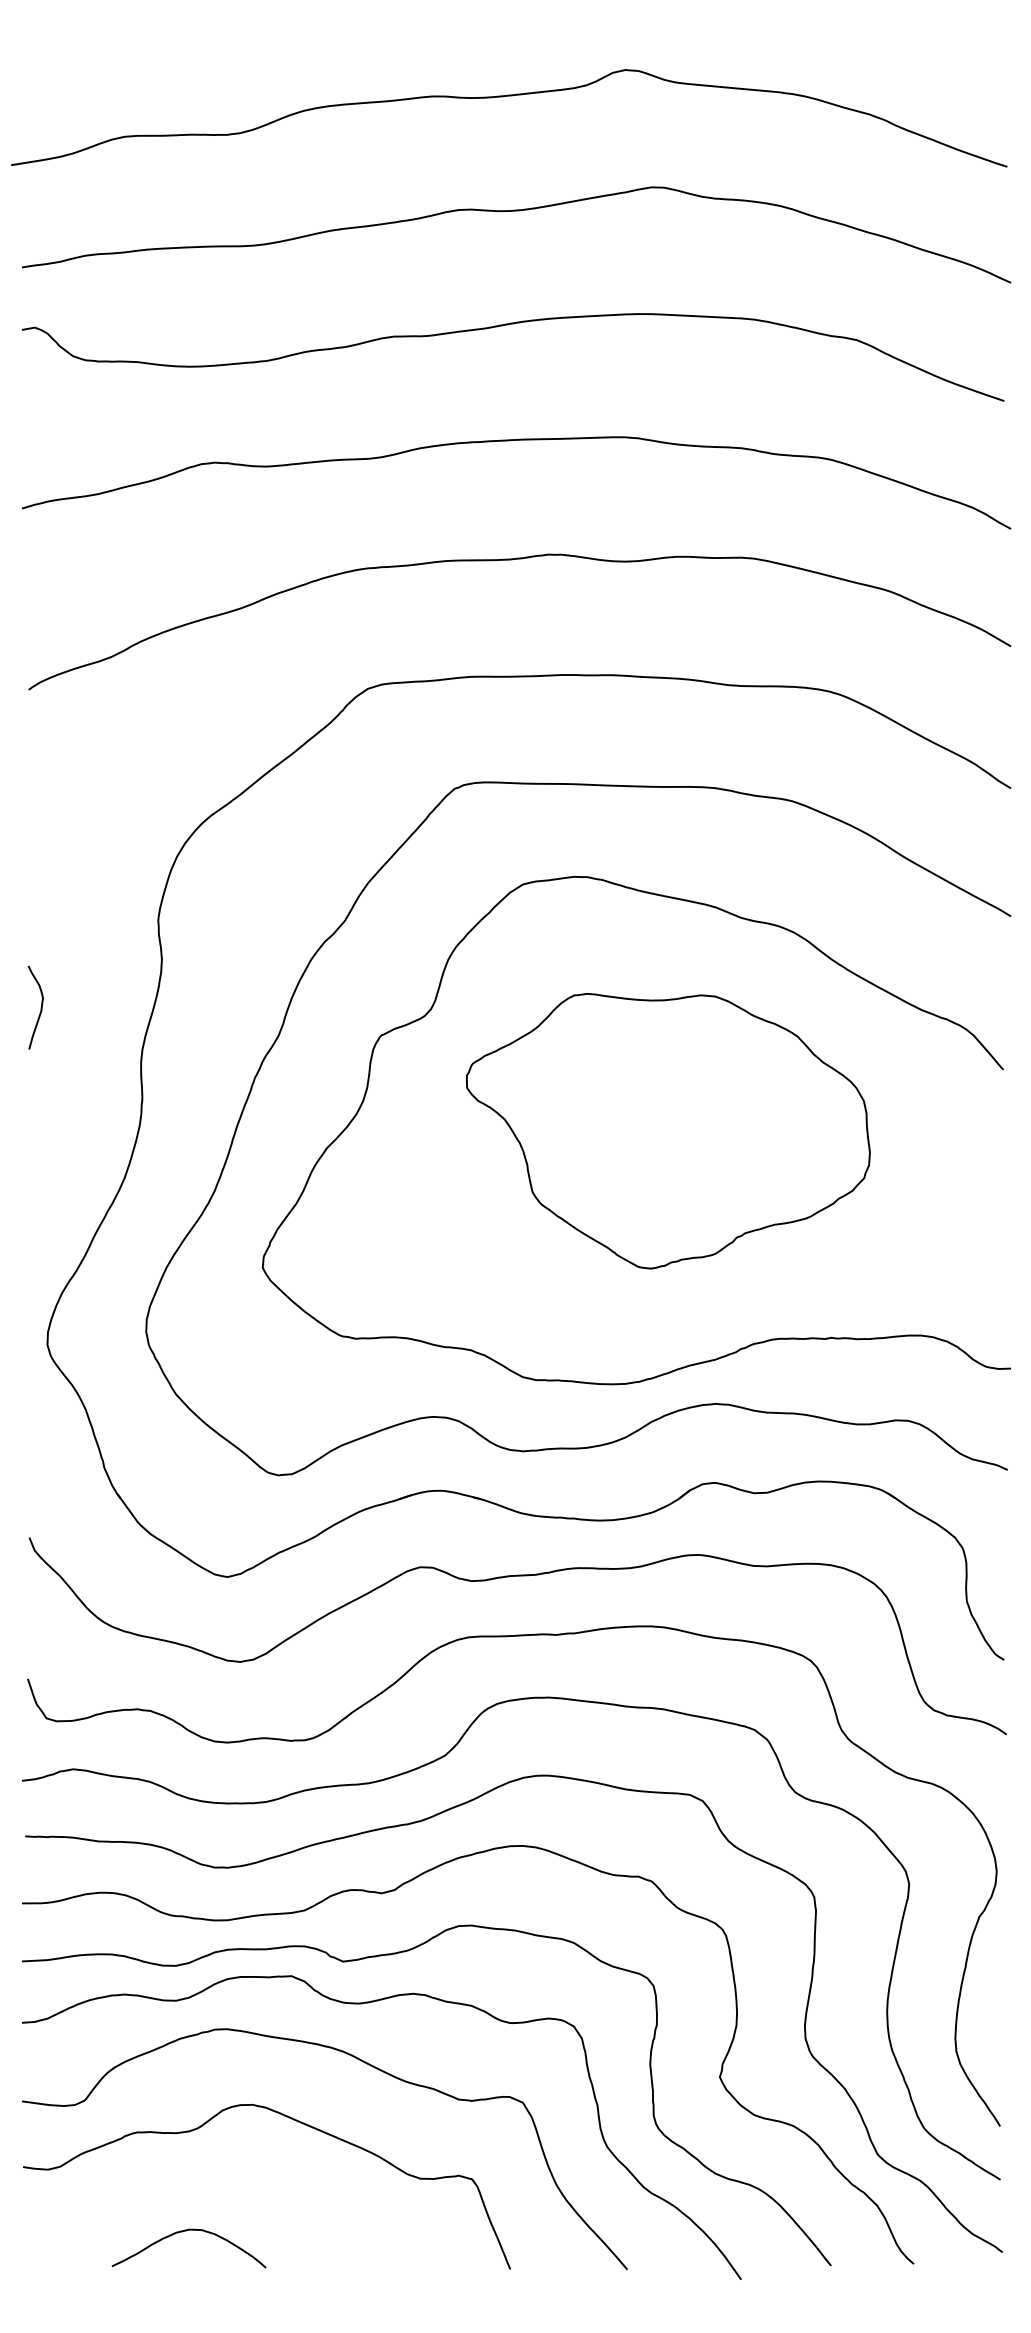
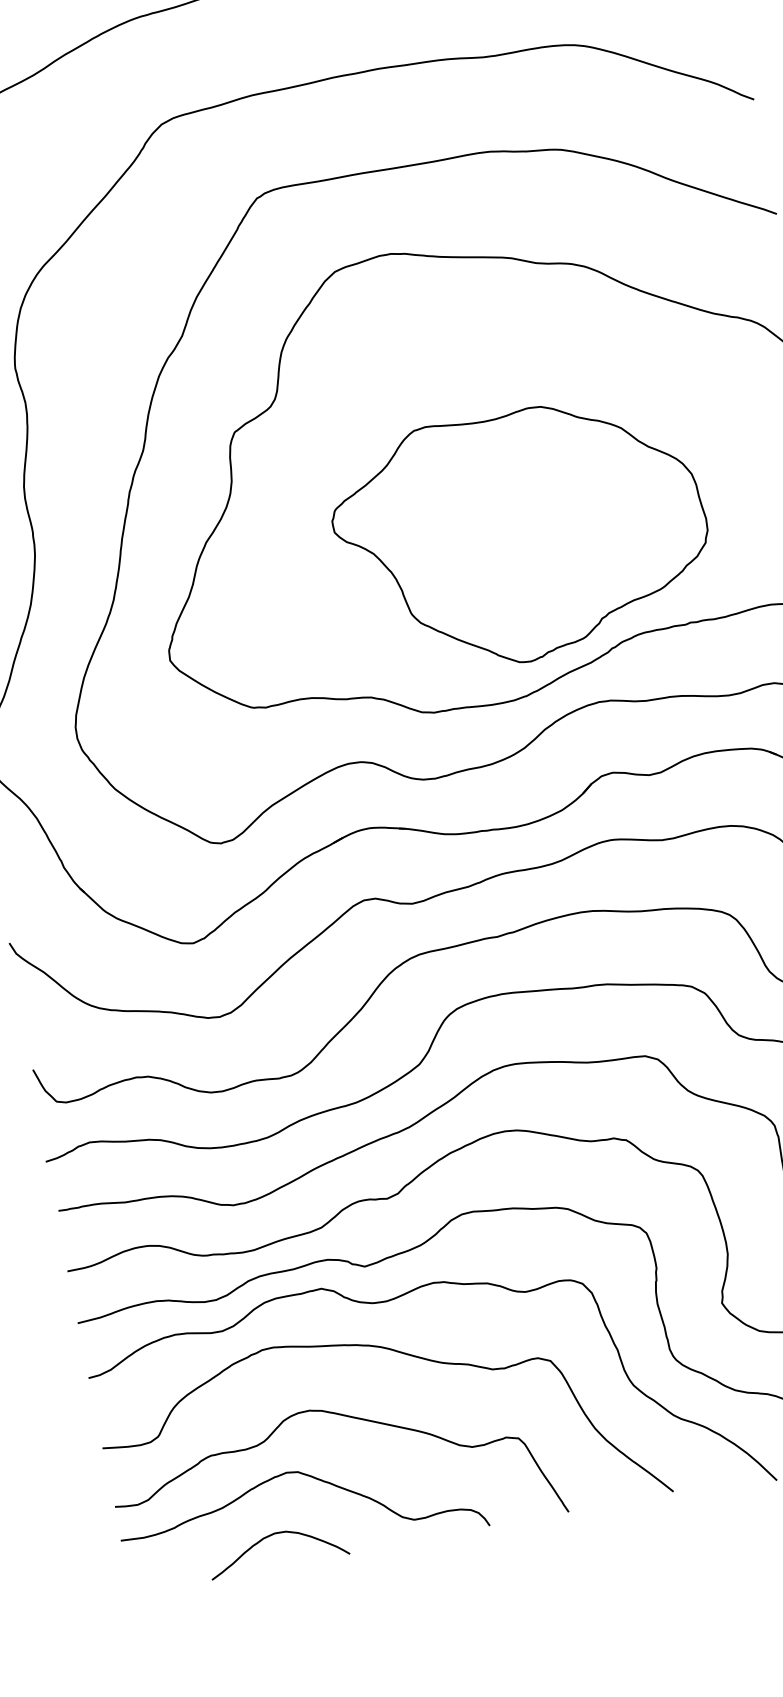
part: (667, 1131) -> (521, 535), moved
curve: (245, 2180) -> (316, 1479), added

